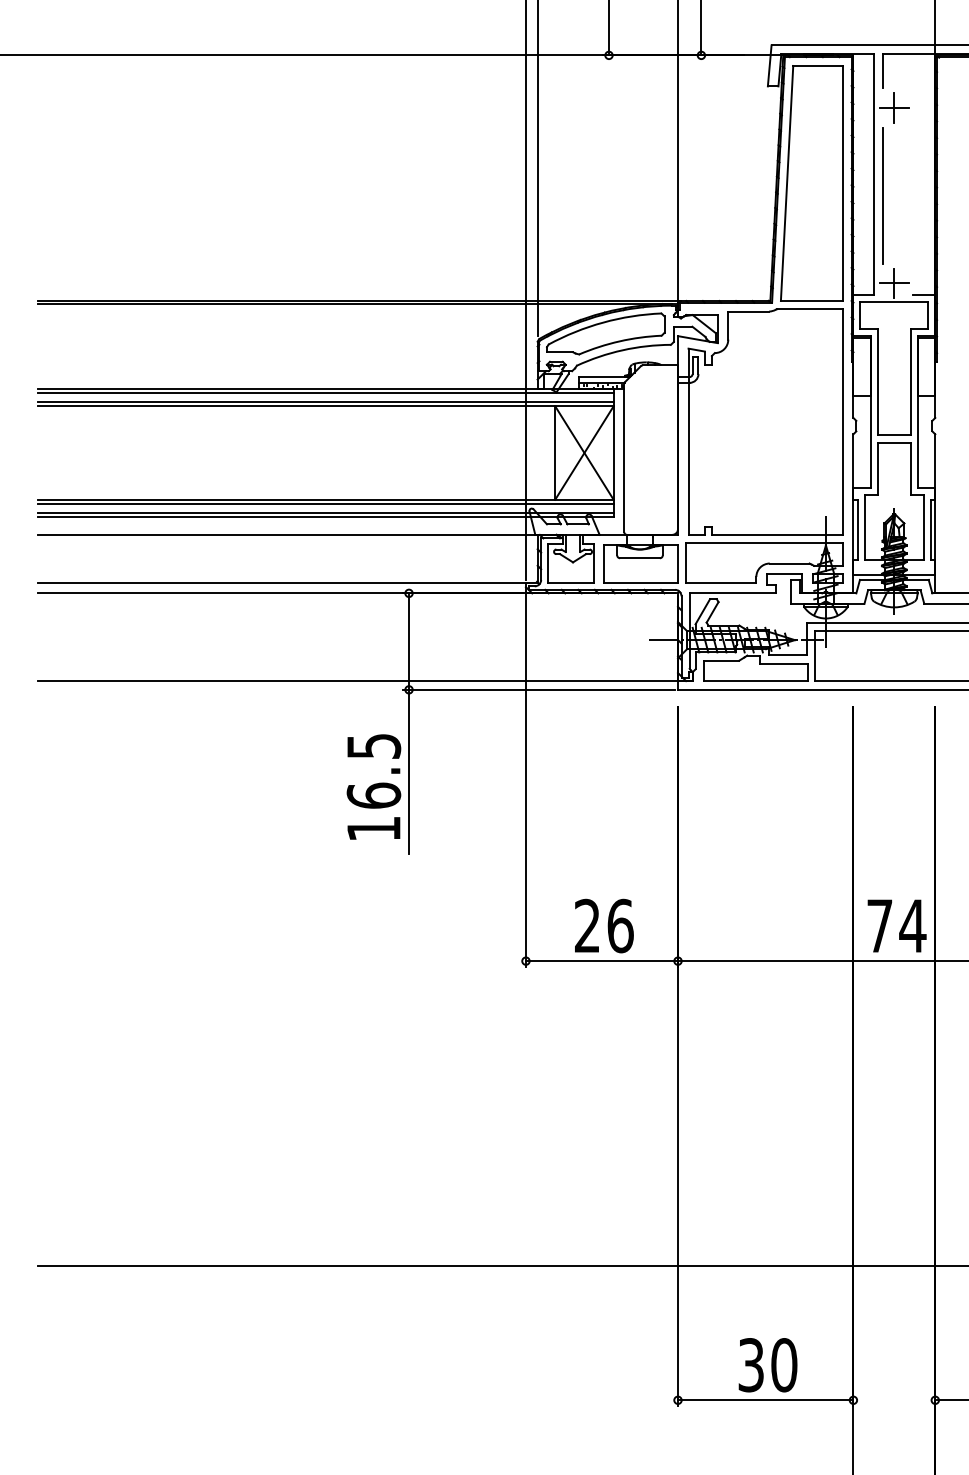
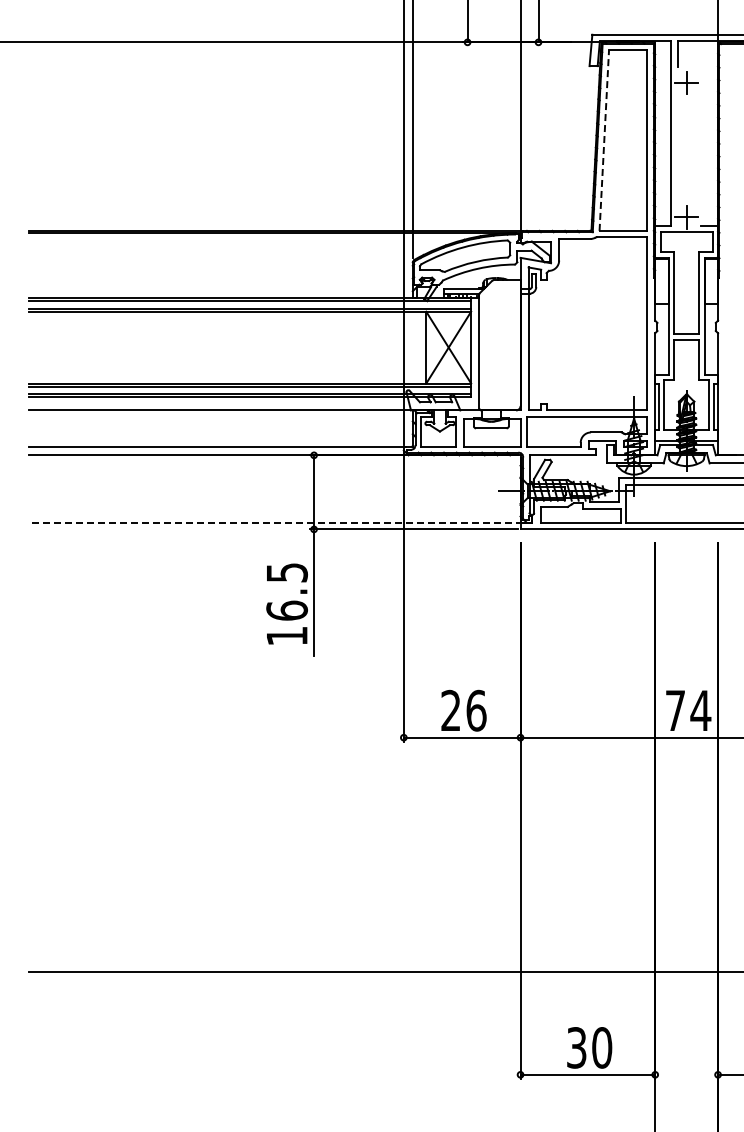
line: (787, 183) -> (604, 140), solid -> dashed
line: (883, 196) -> (678, 150), removed
line: (358, 680) -> (275, 522), solid -> dashed

